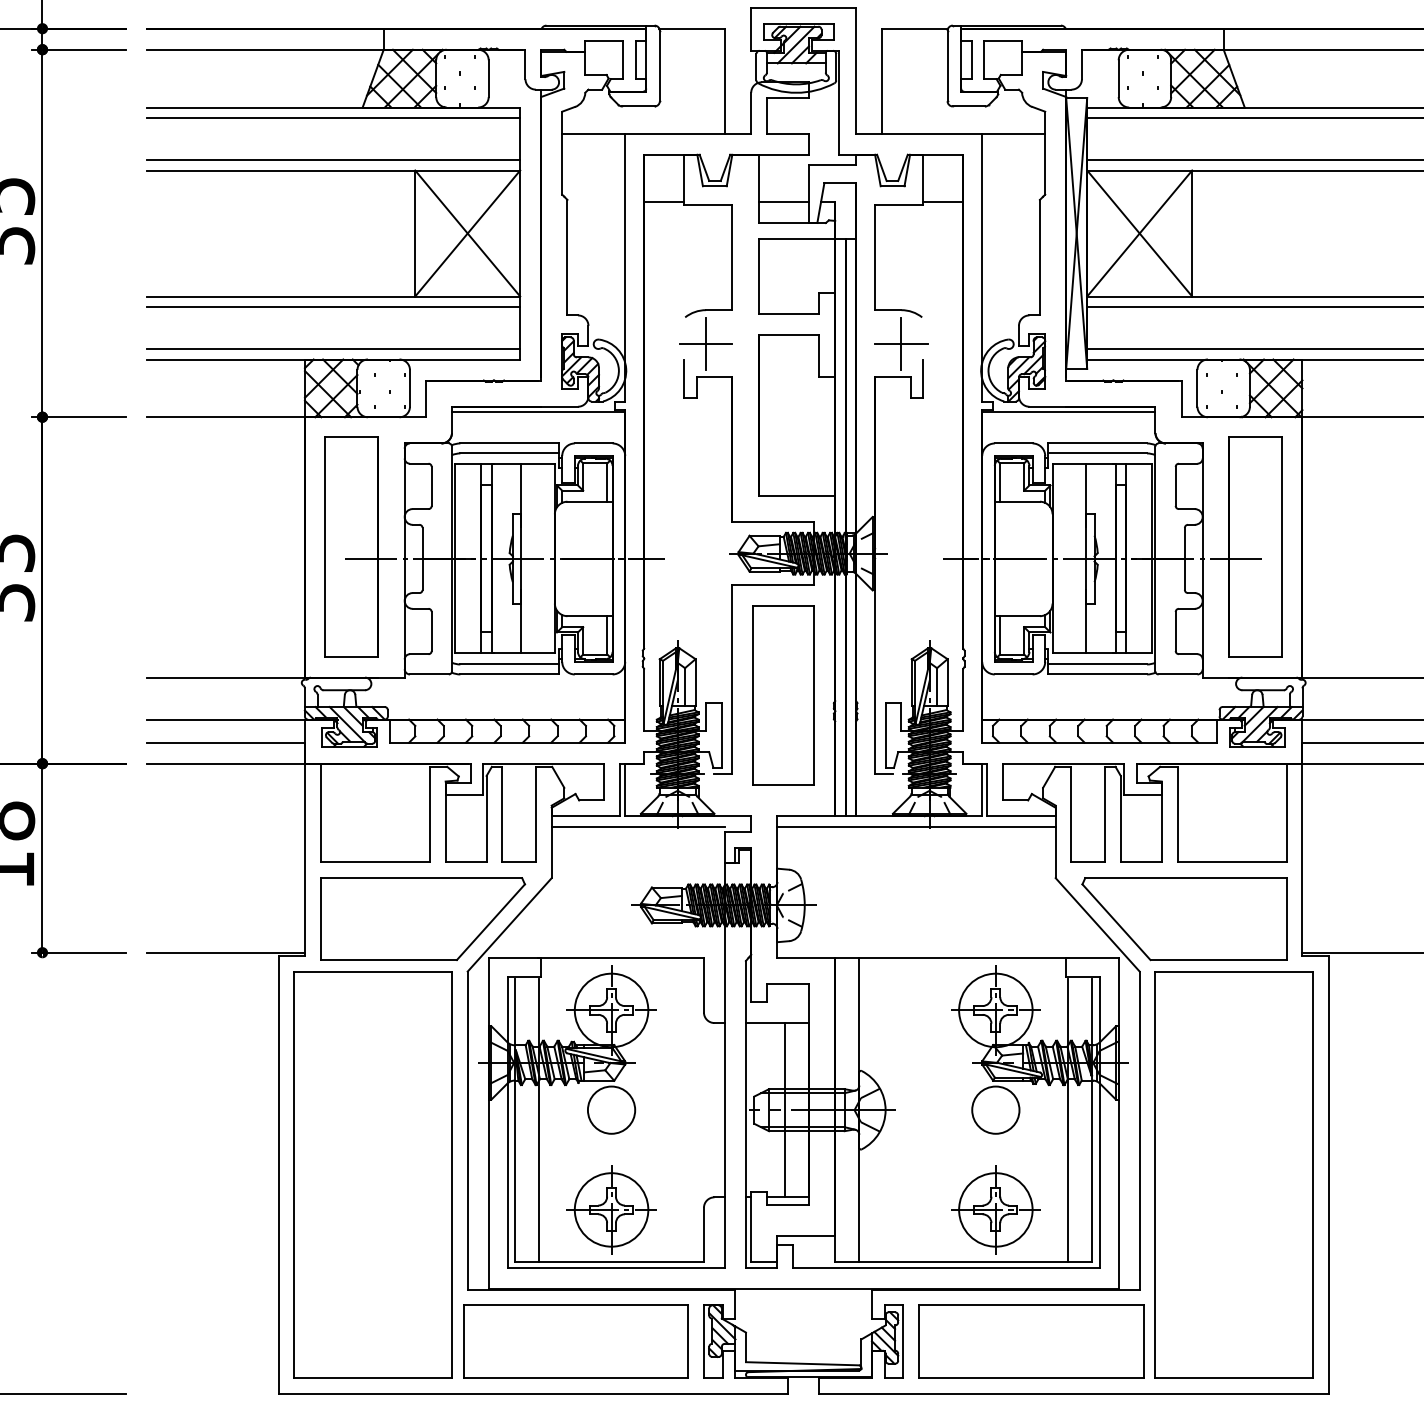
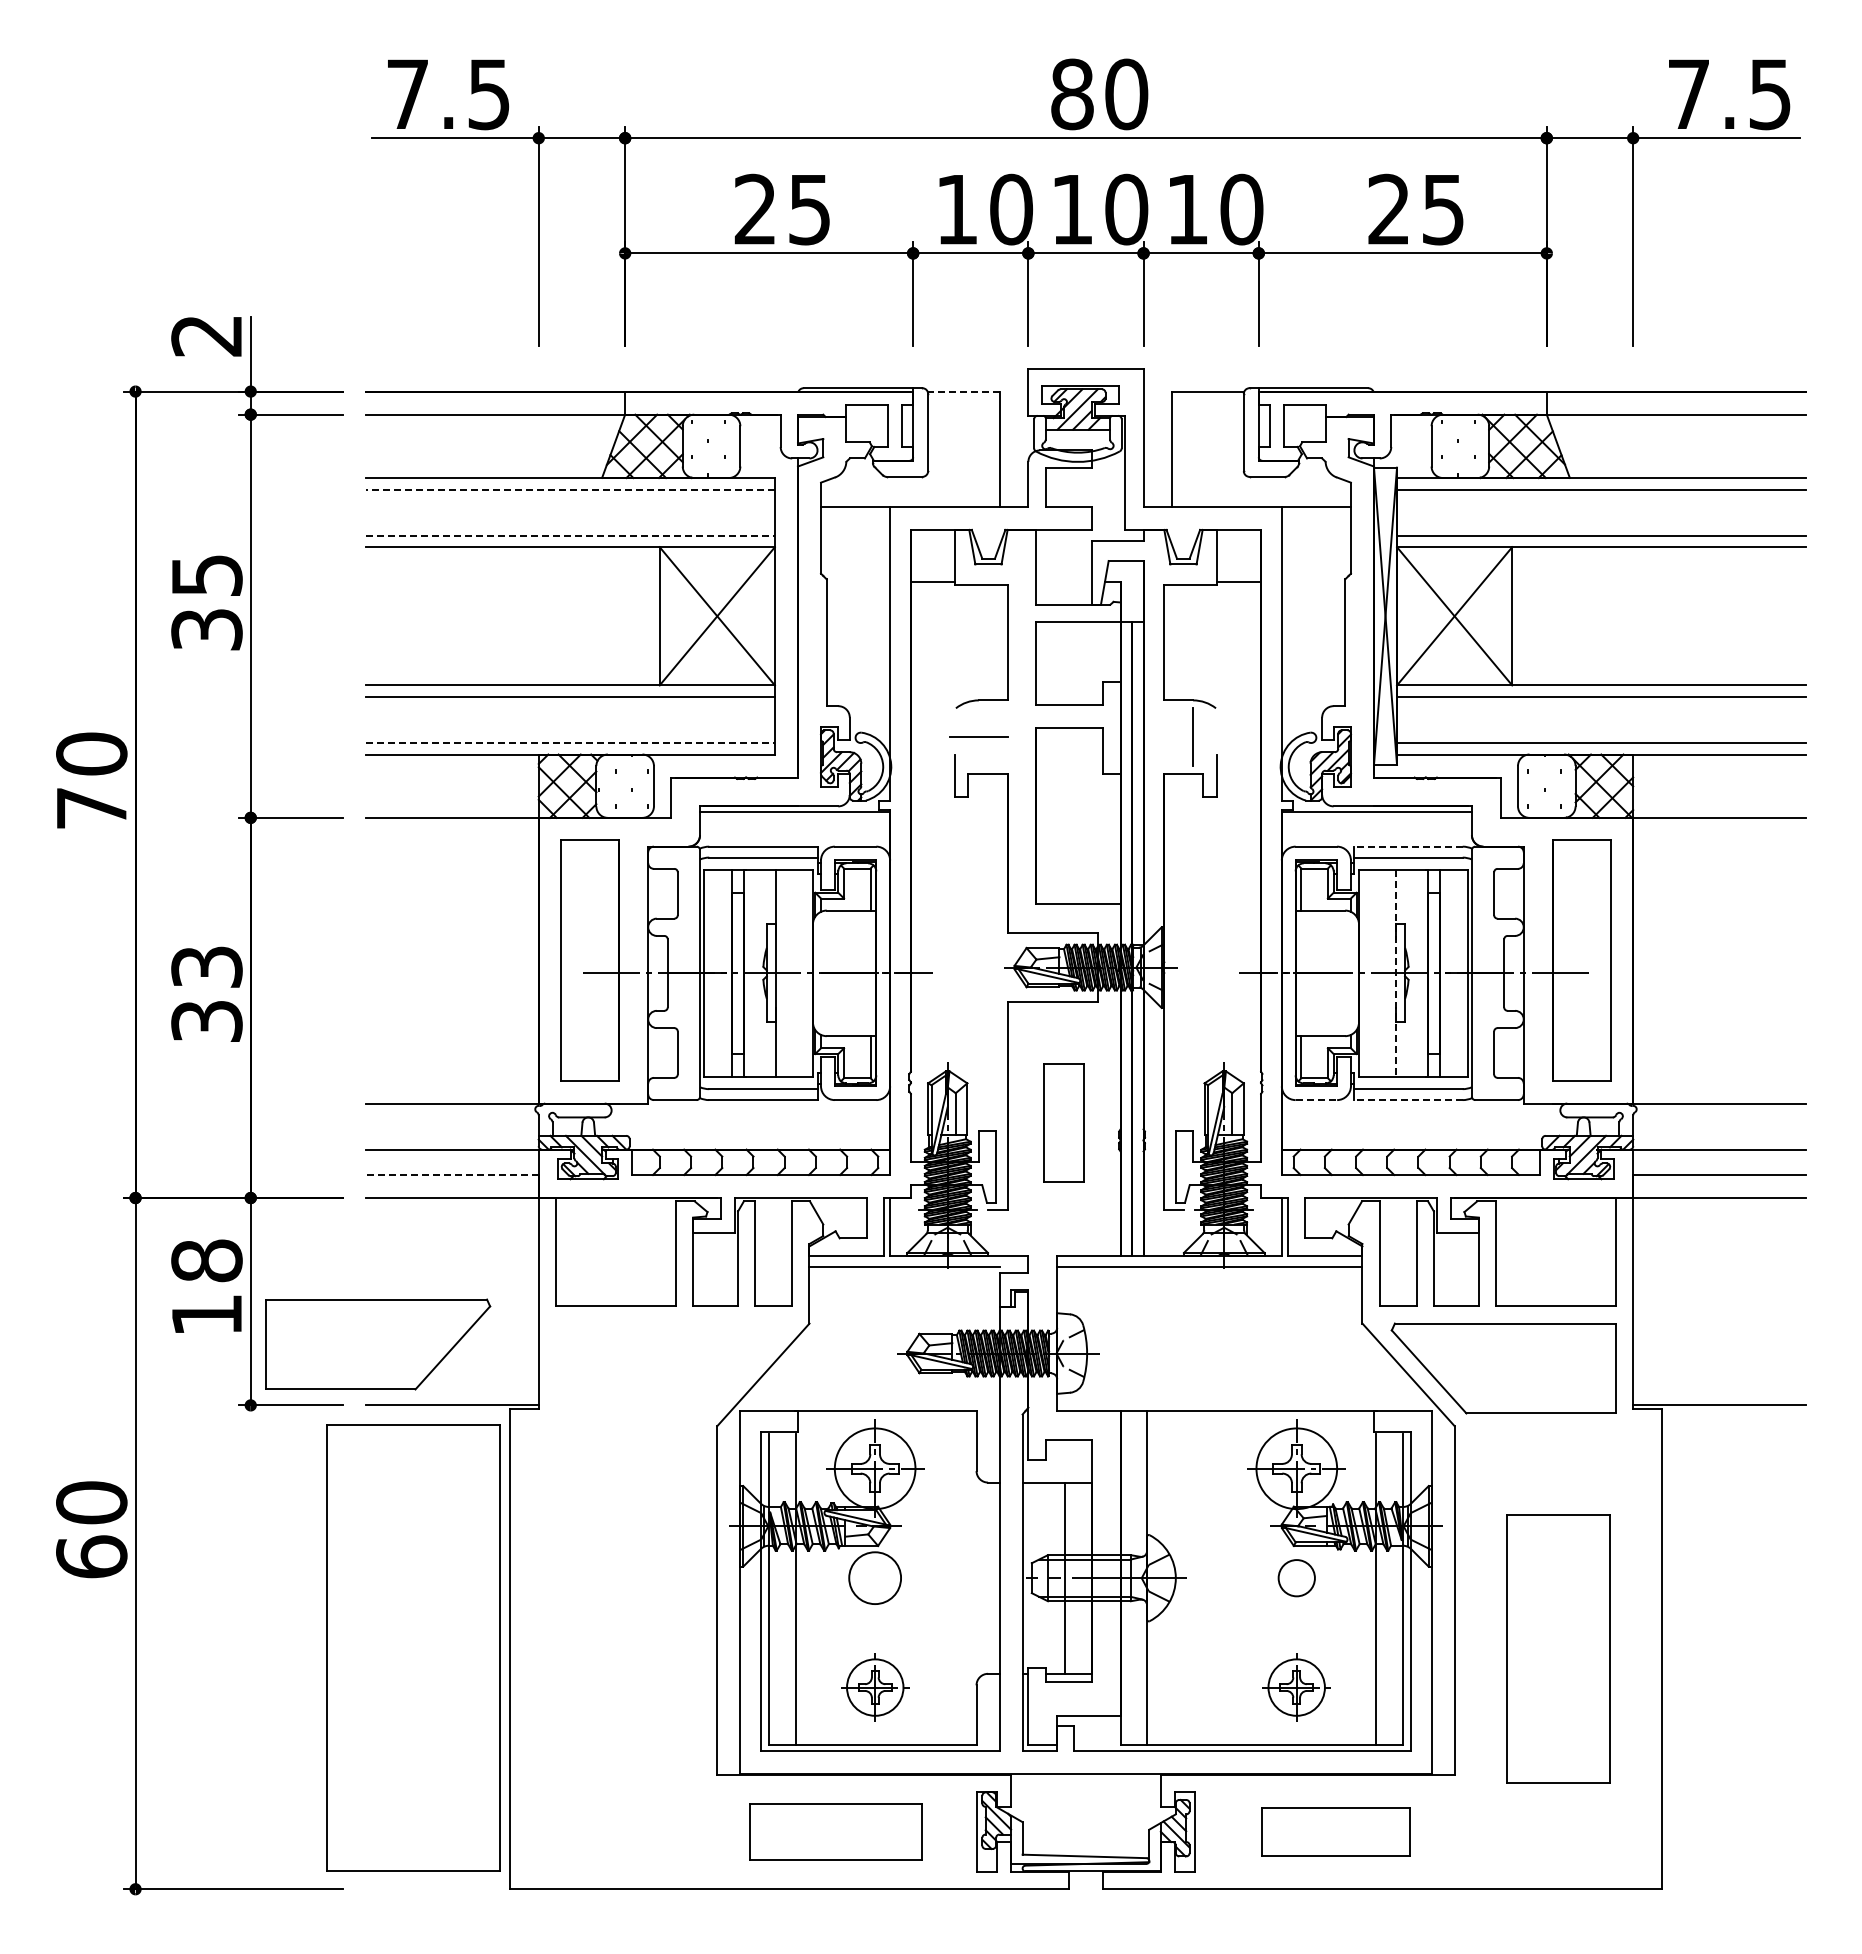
line: (692, 28) -> (963, 391), solid -> dashed
line: (332, 117) -> (569, 489), solid -> dashed
line: (333, 159) -> (570, 535), solid -> dashed
line: (783, 201) -> (1063, 581), removed
line: (705, 343) -> (978, 737), removed
line: (900, 343) -> (1192, 737), removed
line: (333, 349) -> (570, 743), solid -> dashed
line: (1097, 443) -> (1408, 846), solid -> dashed
line: (1085, 559) -> (1395, 973), solid -> dashed
line: (1013, 674) -> (1316, 1100), solid -> dashed
line: (1097, 674) -> (1408, 1100), solid -> dashed
part: (784, 694) -> (1064, 1122), size x0.6
line: (225, 742) -> (451, 1174), solid -> dashed
part: (423, 919) -> (378, 1344), moved
circle: (995, 1110) -> (1296, 1578), size x0.7
part: (373, 1174) -> (413, 1647), moved
part: (1234, 1174) -> (1558, 1648), size x0.6
part: (611, 1209) -> (875, 1687), size x0.7
part: (995, 1209) -> (1296, 1687), size x0.7
part: (575, 1341) -> (835, 1831), size x0.7
part: (1031, 1341) -> (1335, 1831), size x0.6

